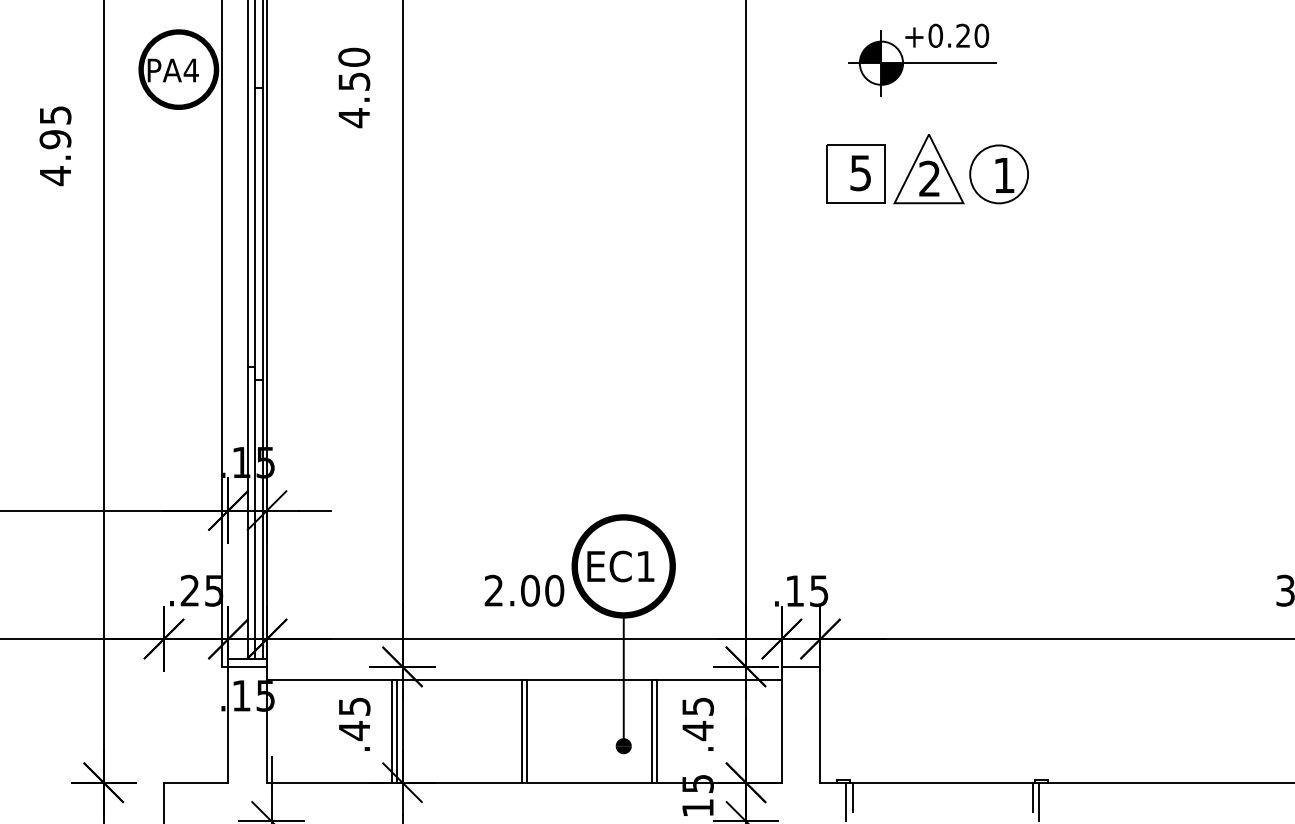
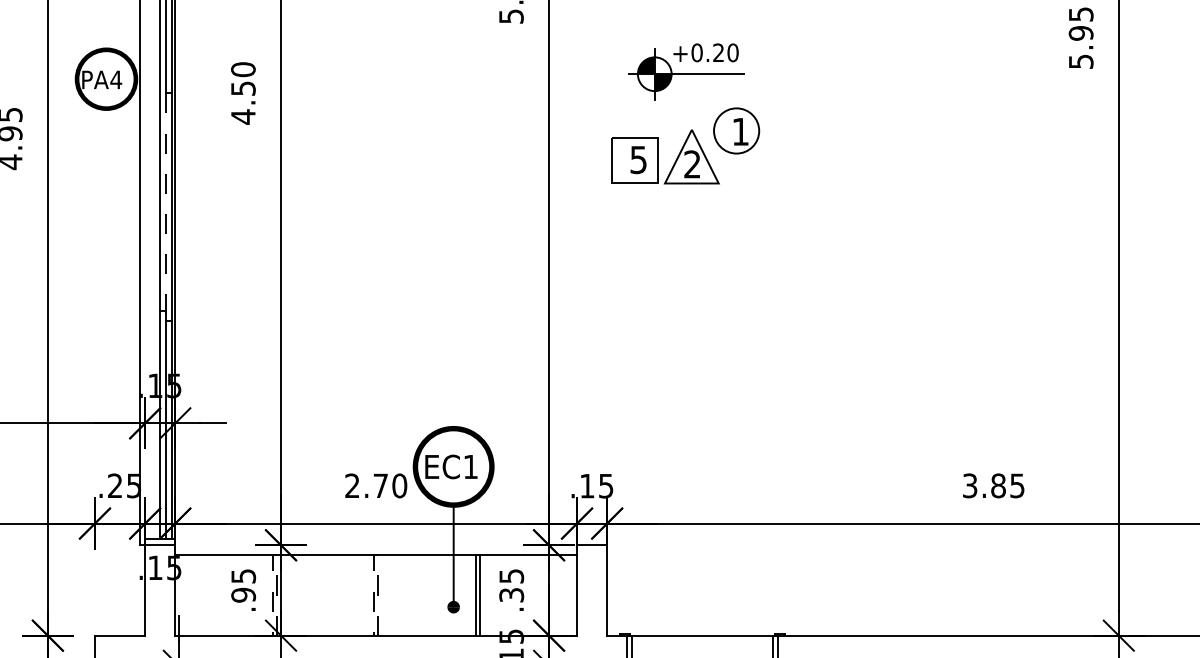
part: (999, 173) -> (736, 130), moved
line: (255, 234) -> (166, 207), solid -> dashed
text: (529, 590) -> (380, 485), 2.00 -> 2.70
line: (394, 679) -> (274, 555), solid -> dashed
line: (523, 679) -> (375, 555), solid -> dashed
text: (354, 731) -> (243, 595), .45 -> .95
text: (697, 731) -> (511, 595), .45 -> .35

